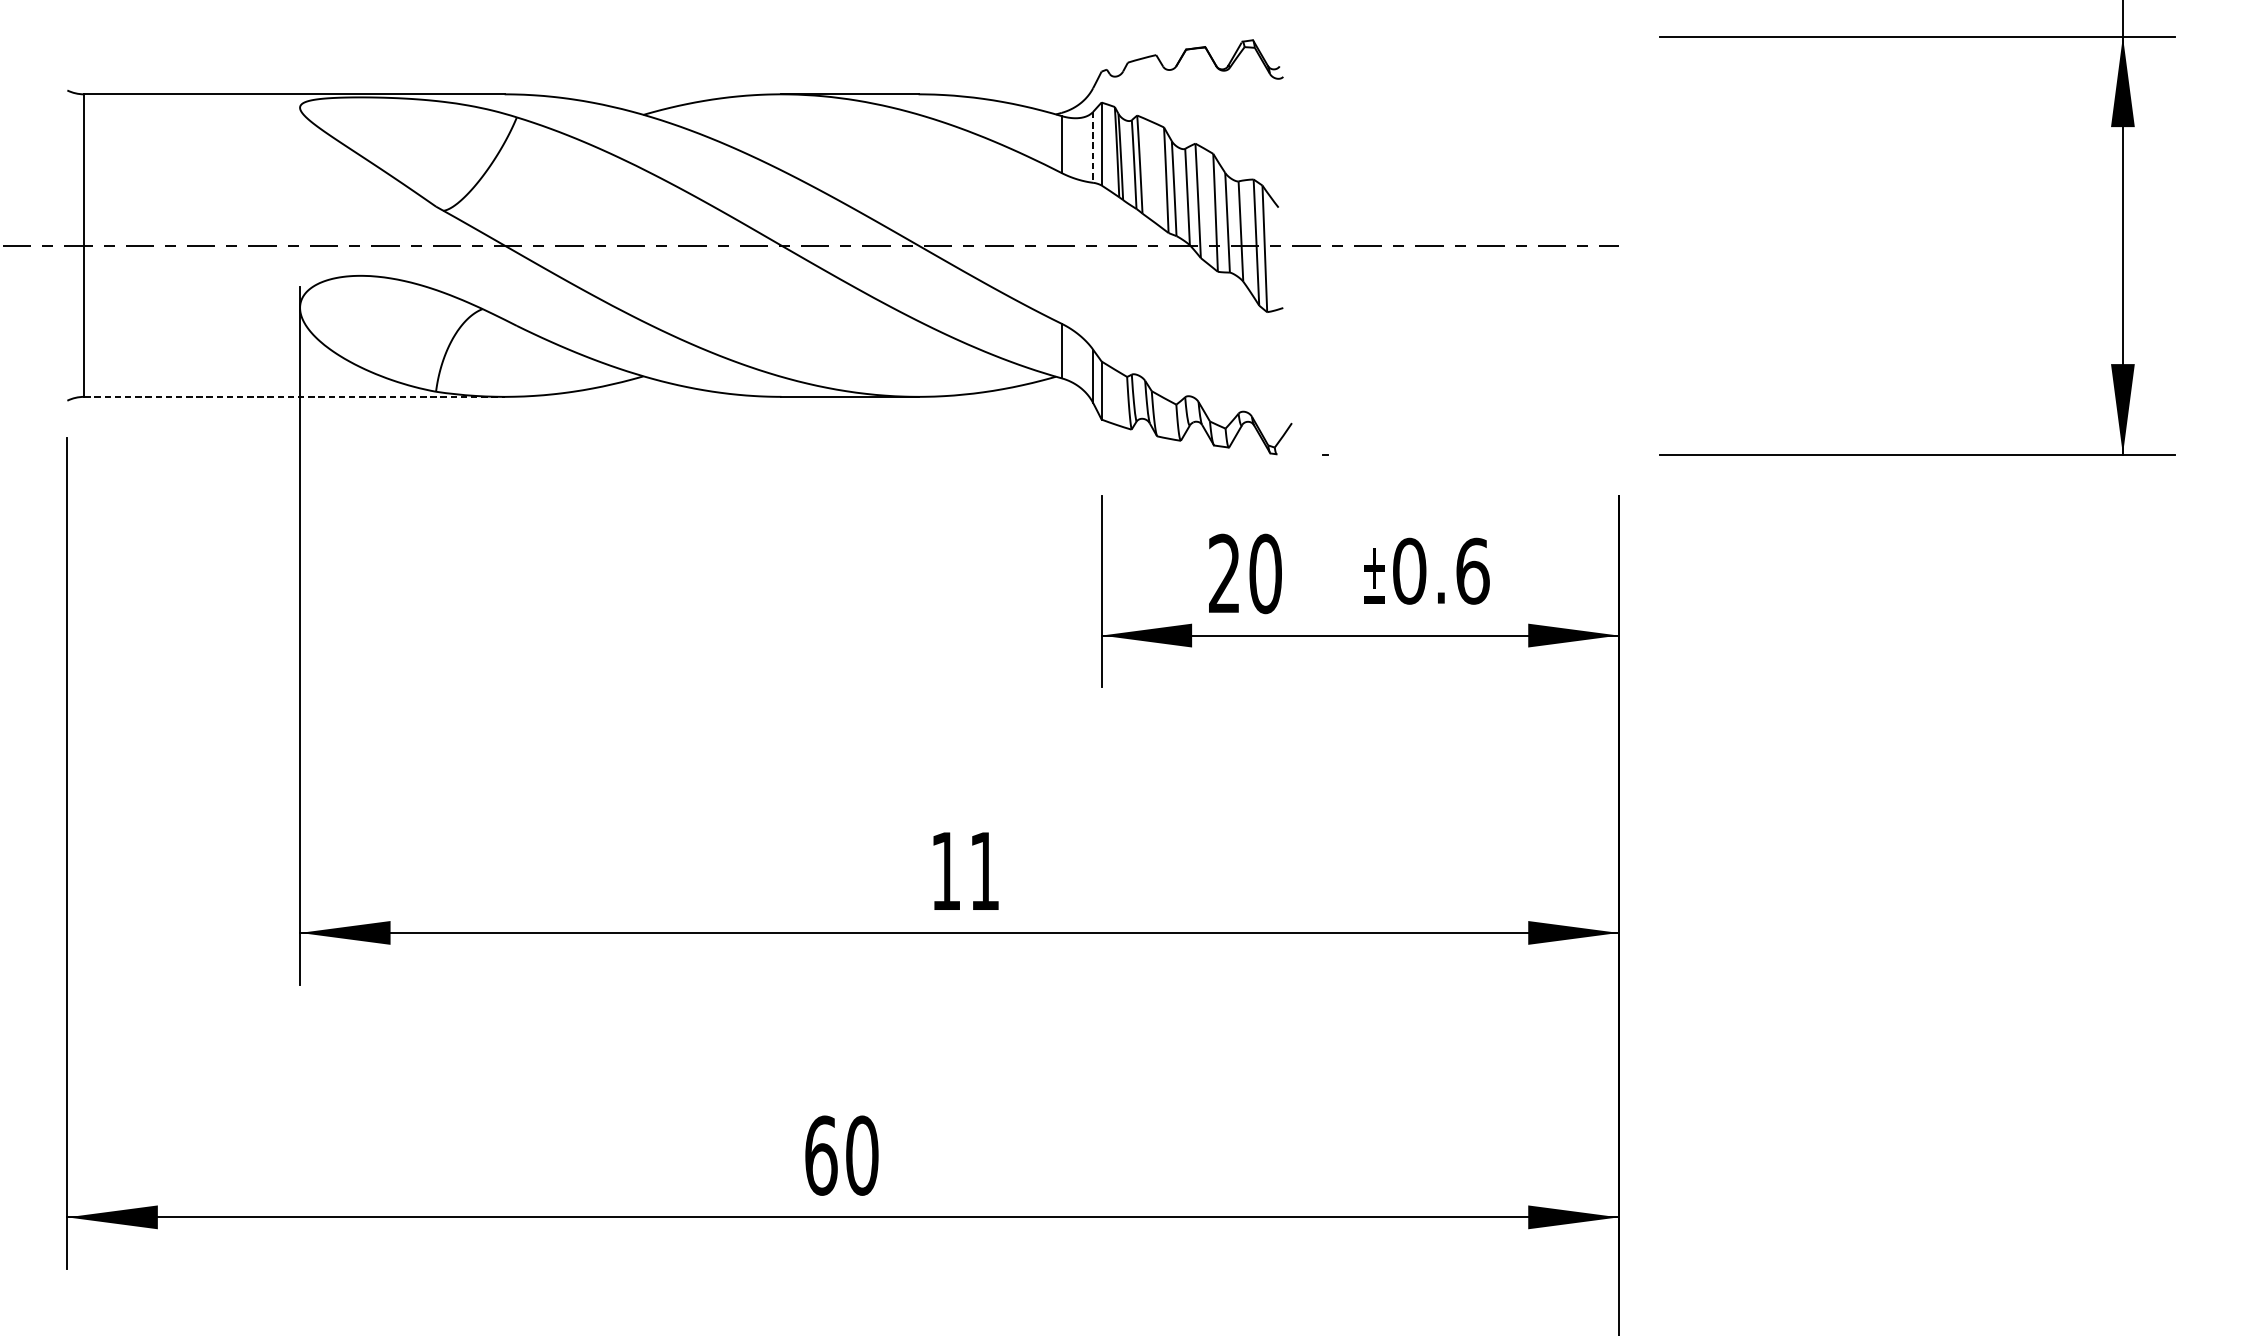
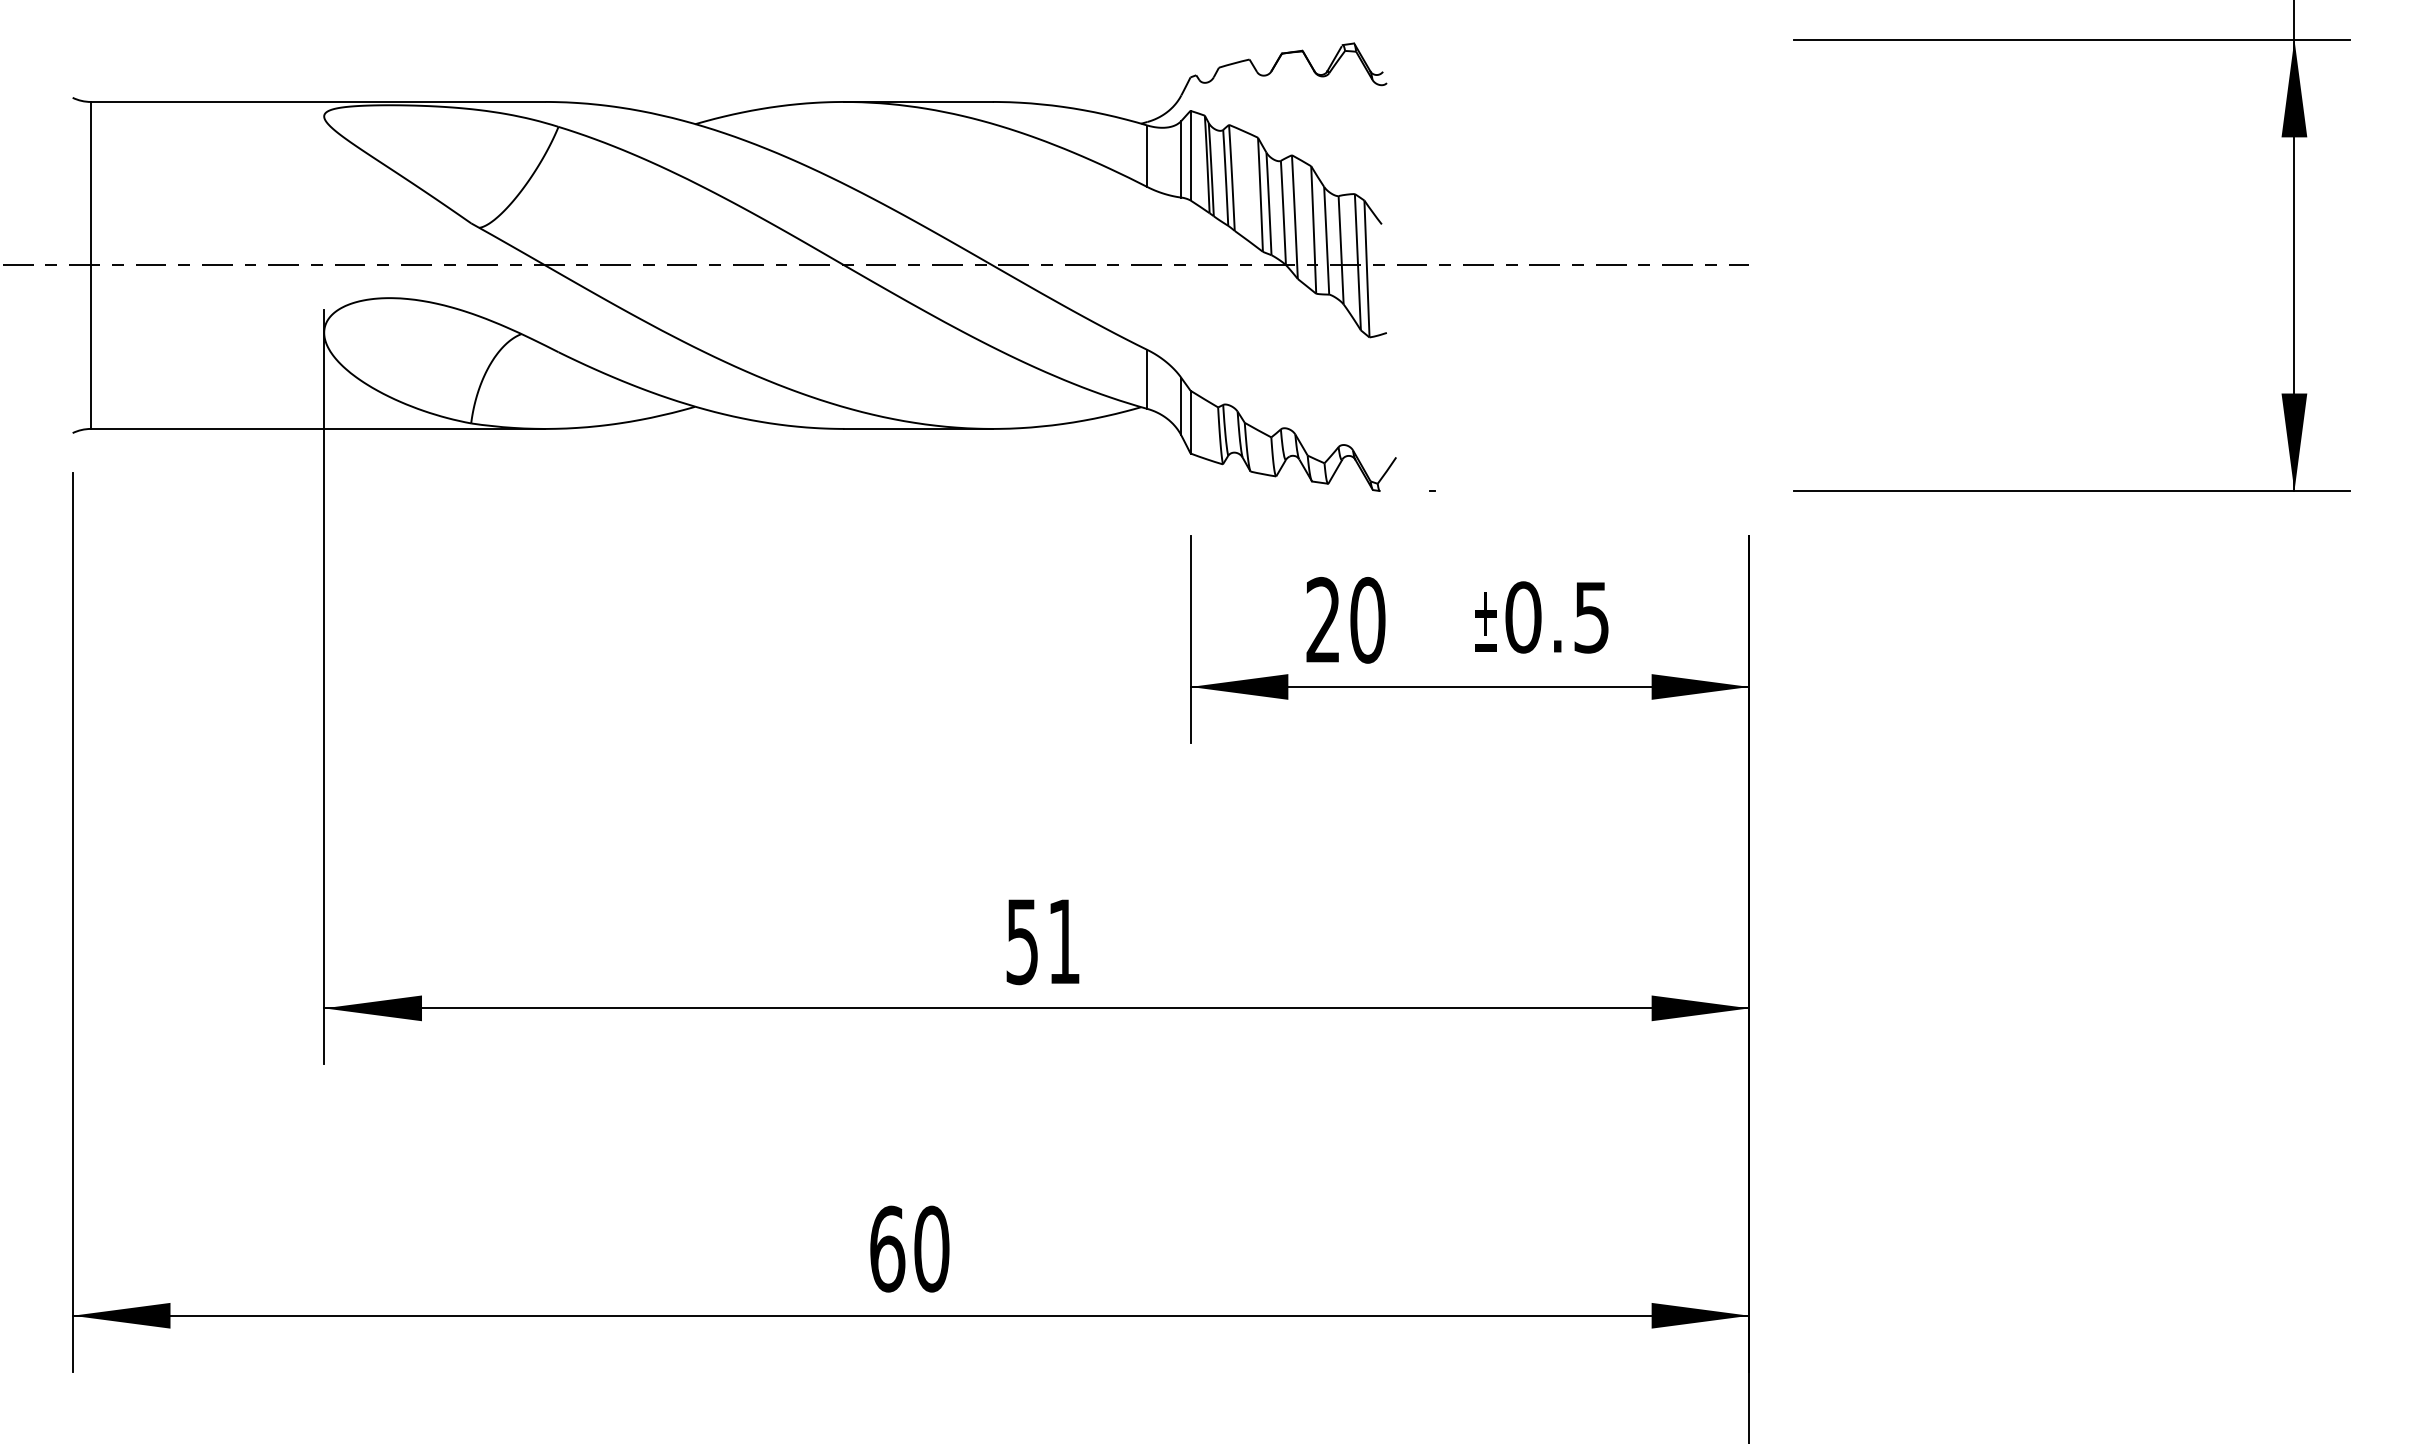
line: (1093, 147) -> (1181, 159), dashed -> solid
line: (294, 396) -> (318, 428), dashed -> solid
text: (1473, 571) -> (1592, 617), 0.6 -> 0.5
text: (945, 872) -> (1021, 942), 11 -> 51

